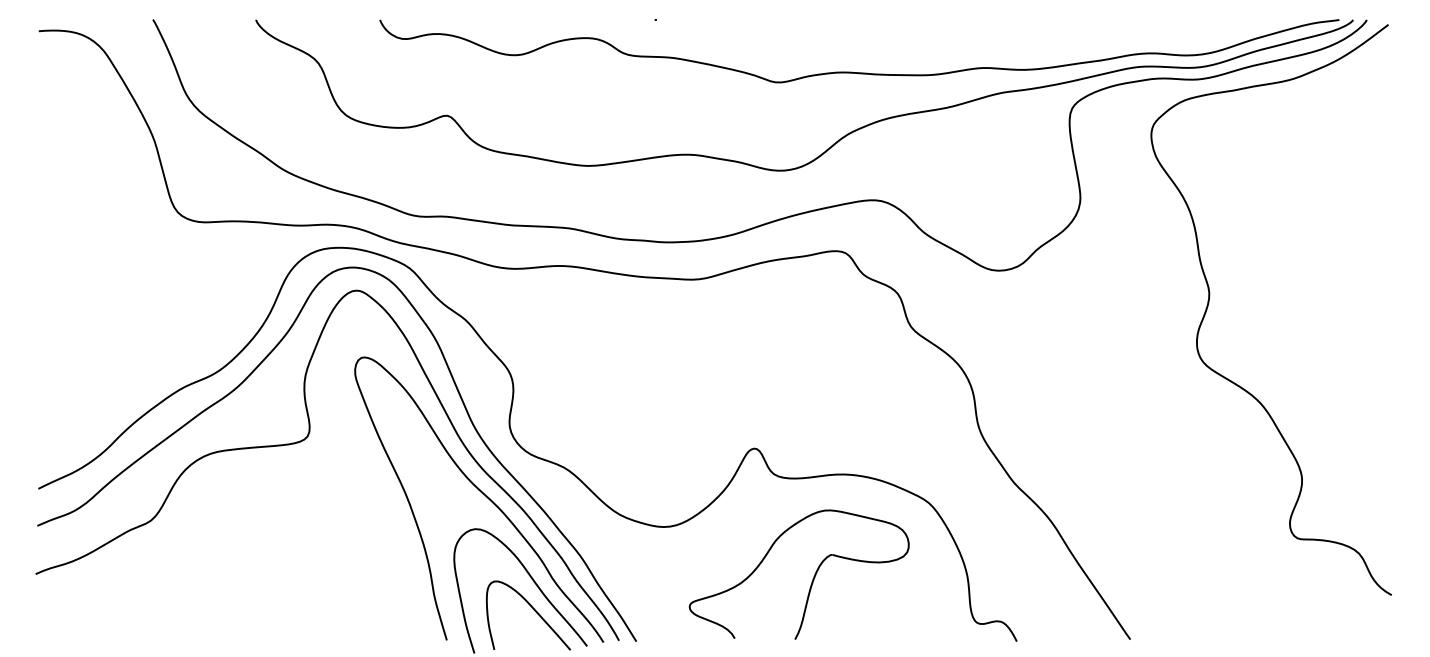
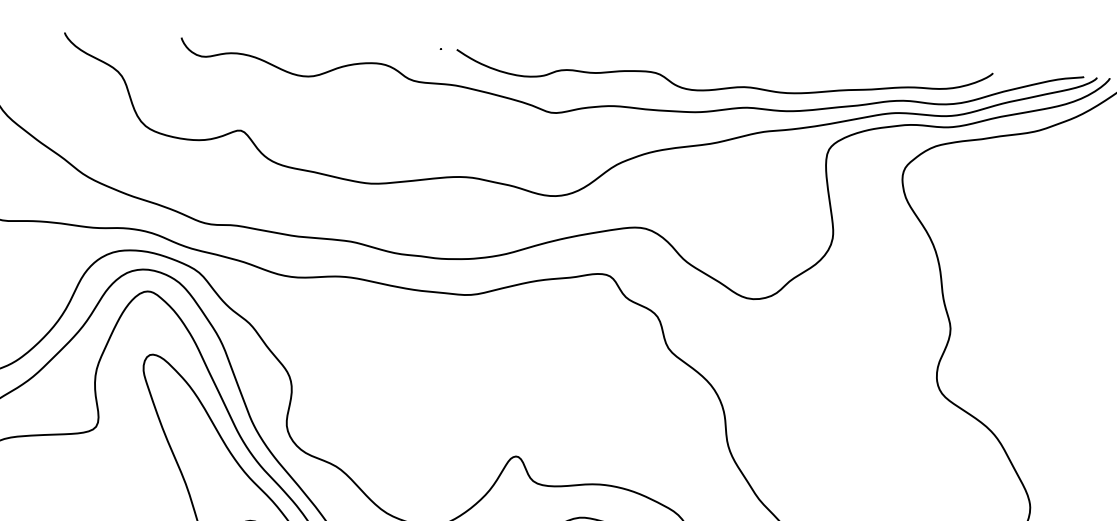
curve: (958, 47) -> (724, 87), added

